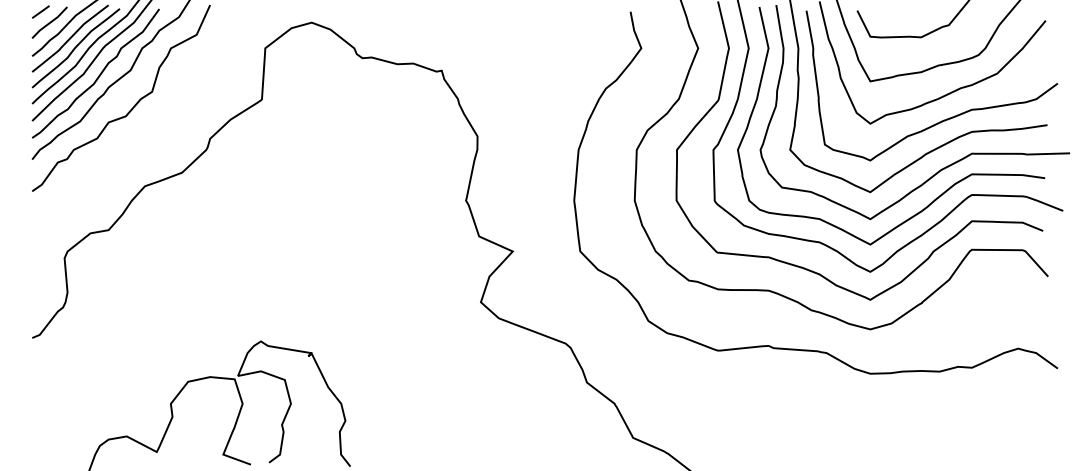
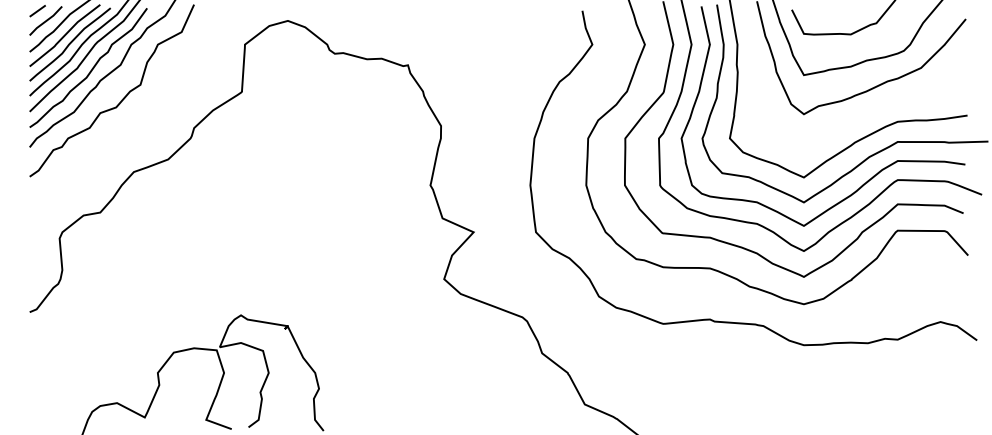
curve: (946, 118) -> (874, 109), removed

